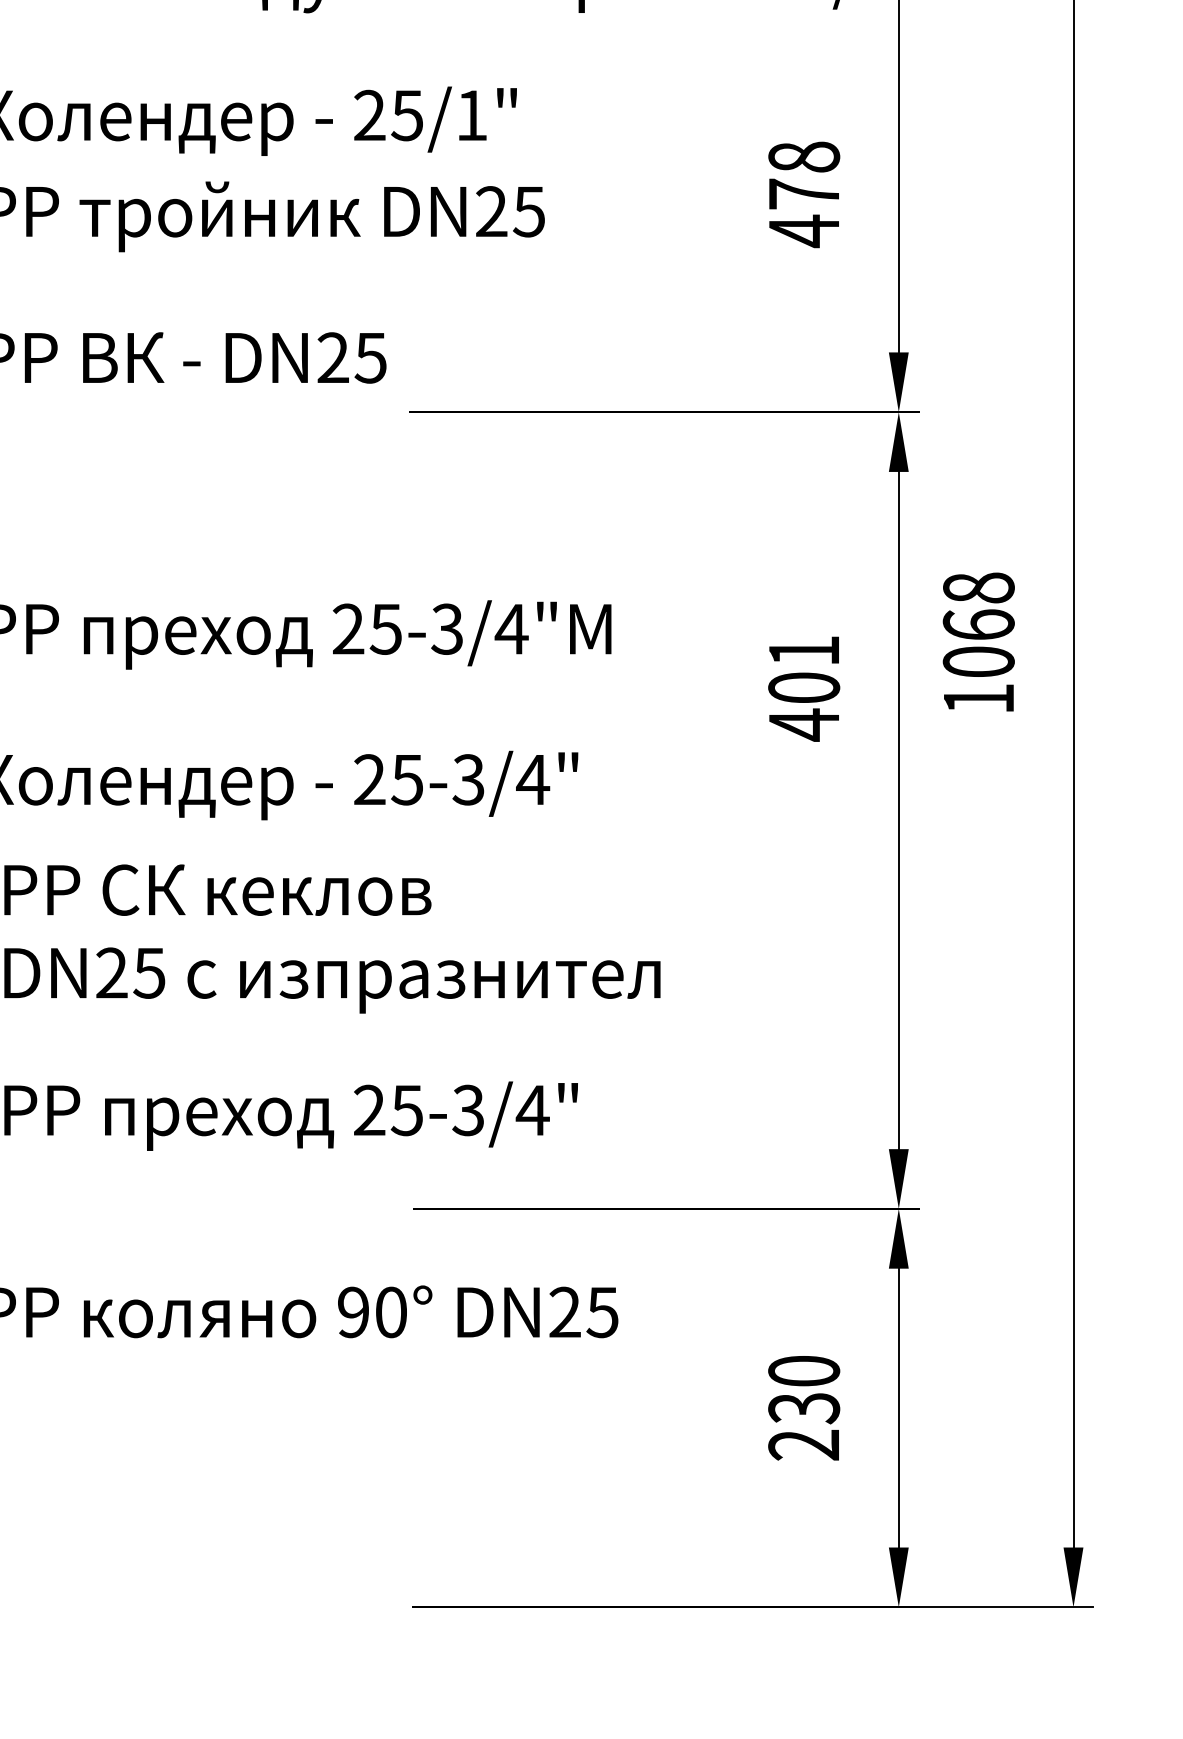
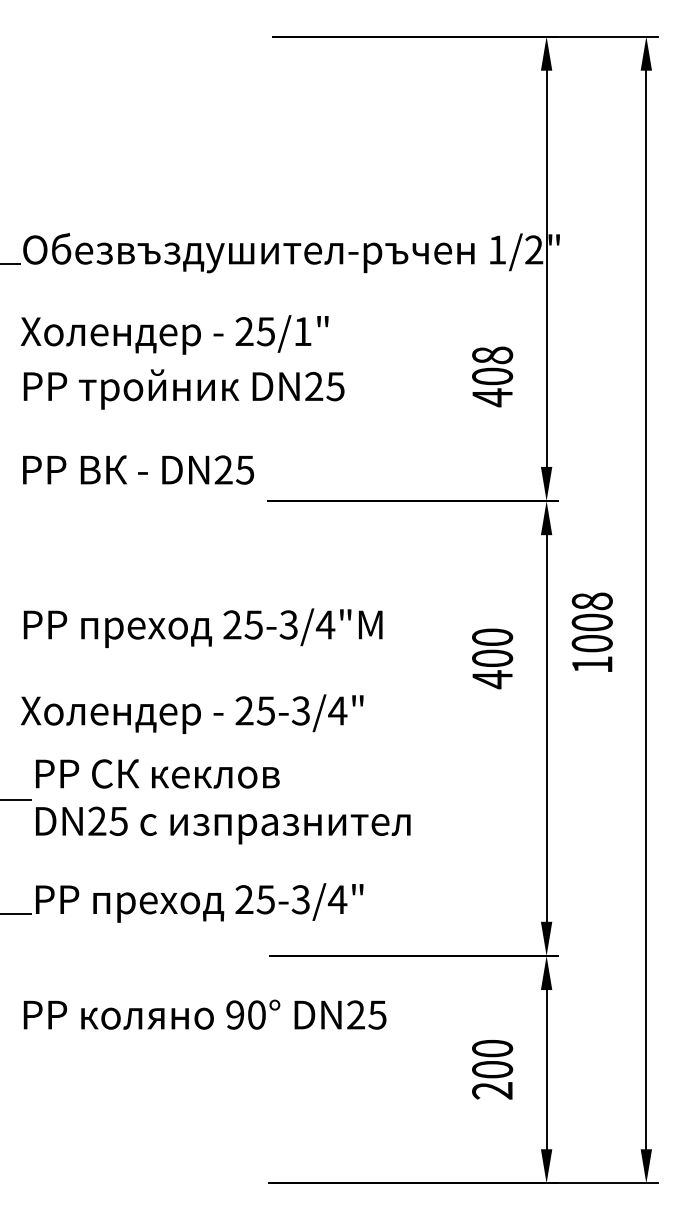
text: (804, 194) -> (492, 376), 478 -> 408
text: (977, 624) -> (591, 622), 1068 -> 1008
text: (804, 649) -> (492, 636), 401 -> 400
text: (804, 1407) -> (492, 1069), 230 -> 200

